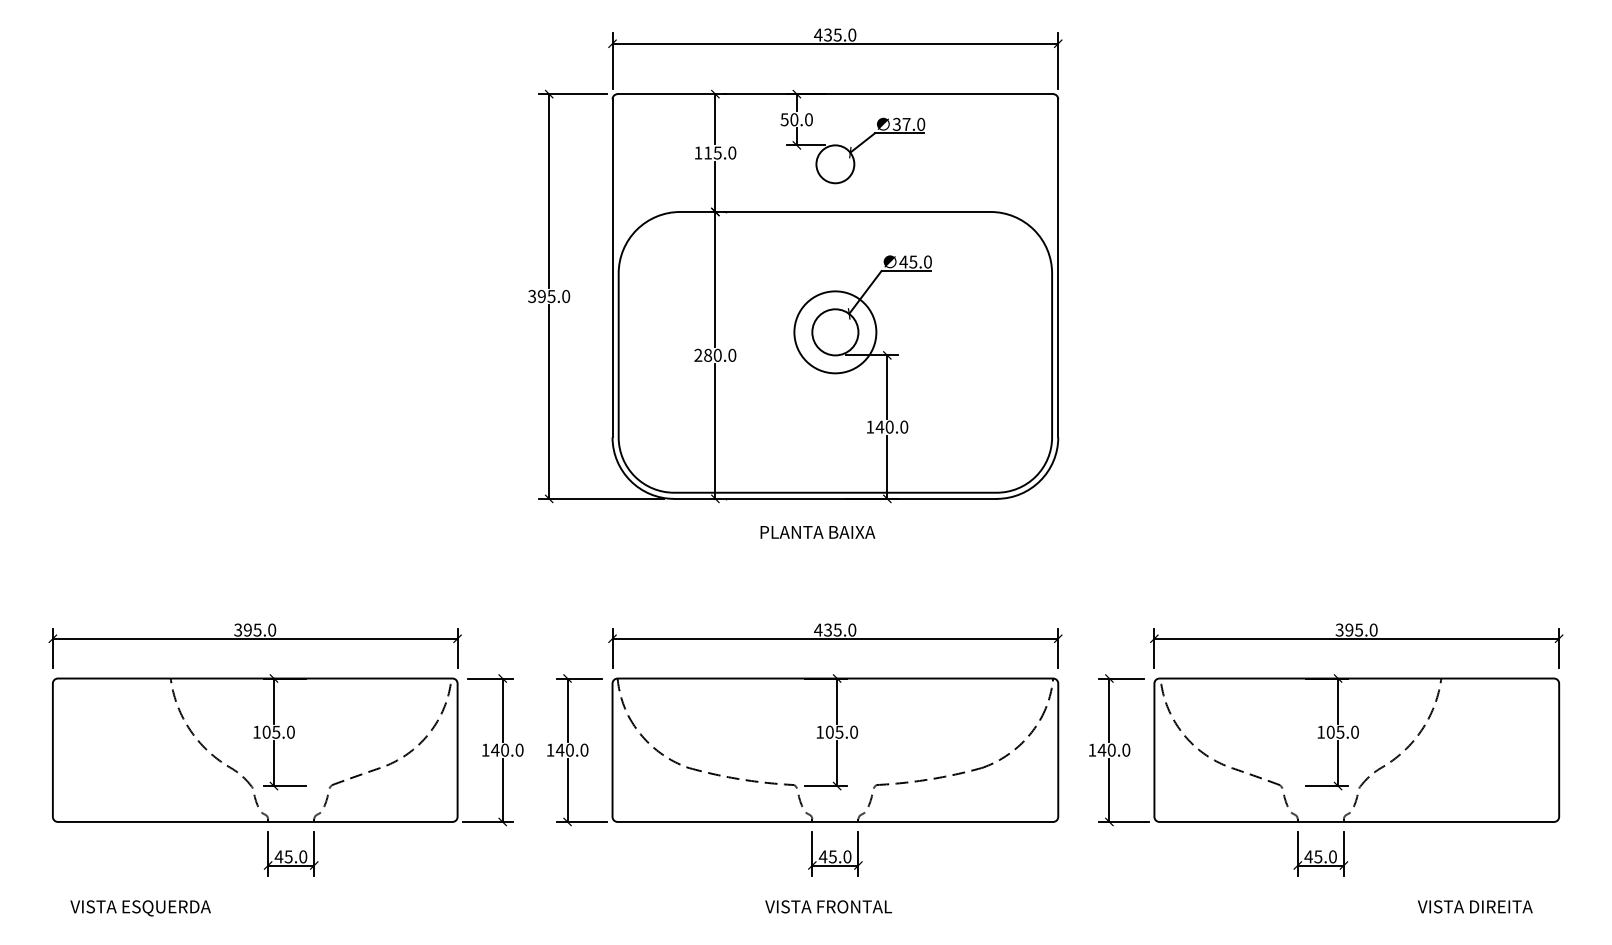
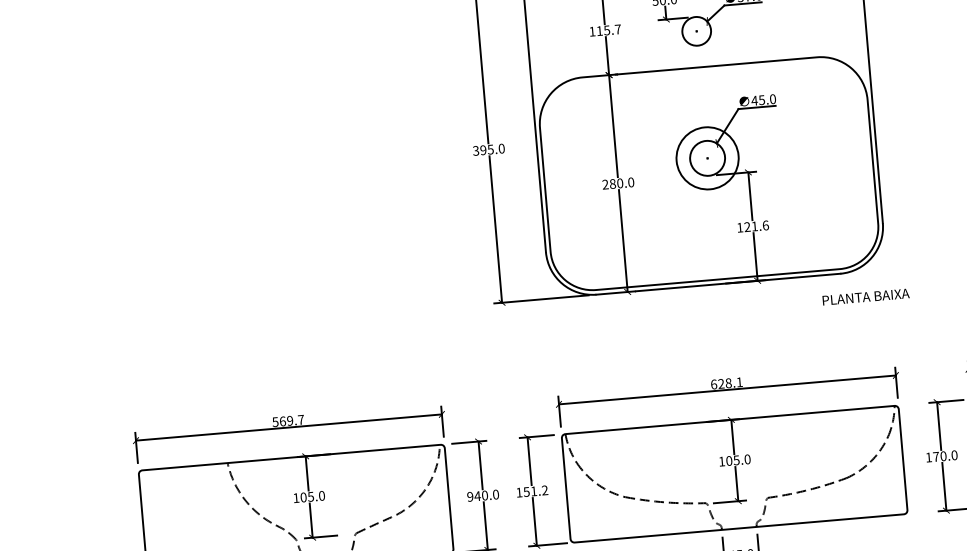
text: (732, 152) -> (618, 29), 115.0 -> 115.7
text: (891, 426) -> (756, 225), 140.0 -> 121.6
text: (817, 532) -> (865, 297), moved
text: (255, 629) -> (288, 420), 395.0 -> 569.7
text: (835, 629) -> (726, 382), 435.0 -> 628.1
text: (485, 749) -> (470, 496), 140.0 -> 940.0
text: (571, 749) -> (535, 490), 140.0 -> 151.2
text: (1101, 749) -> (935, 456), 140.0 -> 170.0

